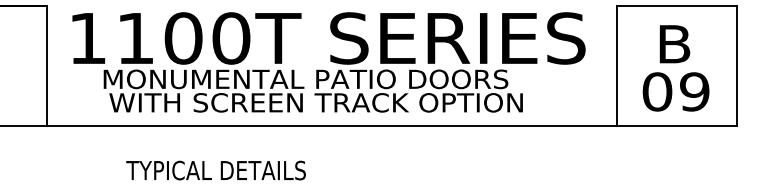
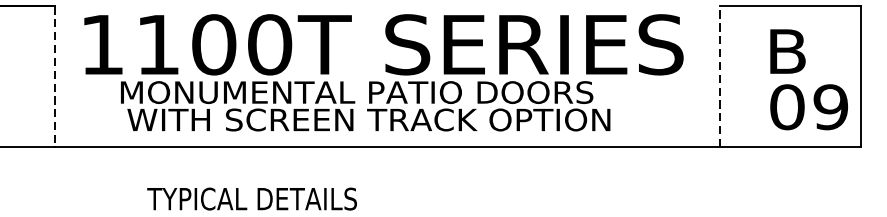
line: (616, 65) -> (719, 76), solid -> dashed
line: (47, 66) -> (55, 77), solid -> dashed
text: (675, 91) -> (808, 106), moved

